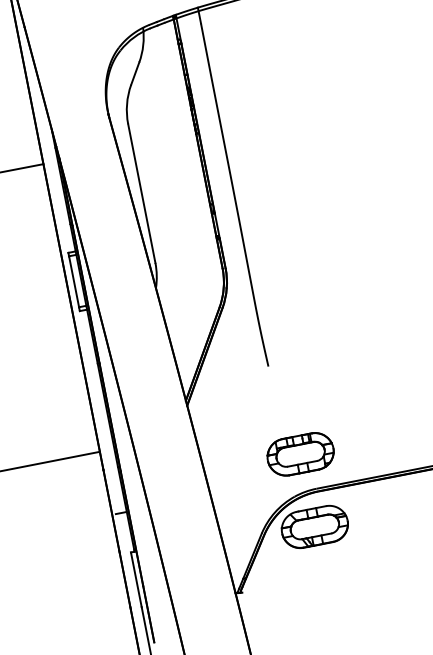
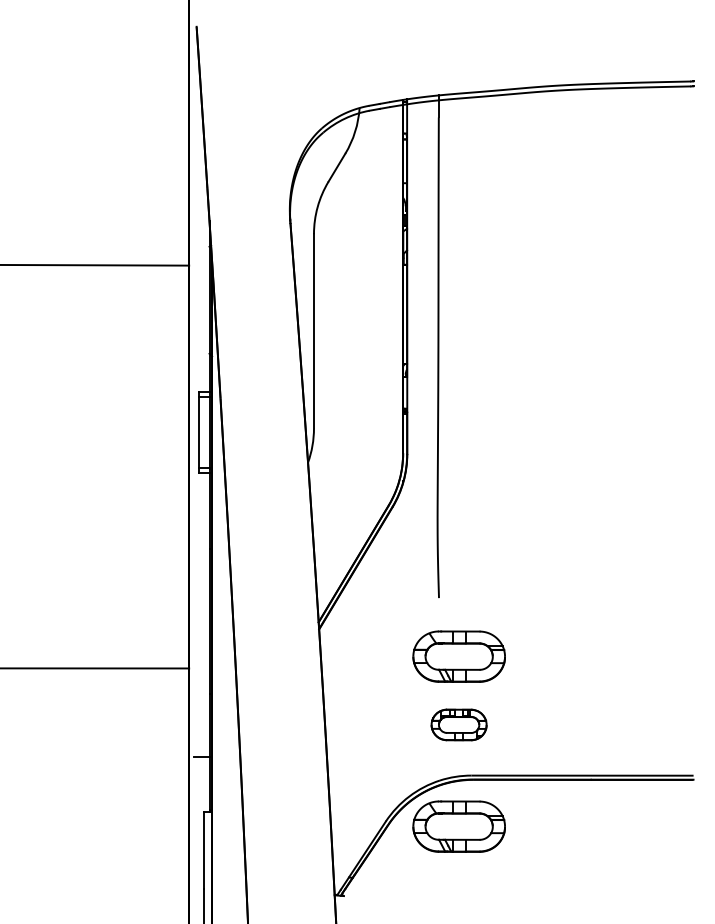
part: (290, 405) -> (458, 656), added
part: (300, 454) -> (458, 724), size x0.6

